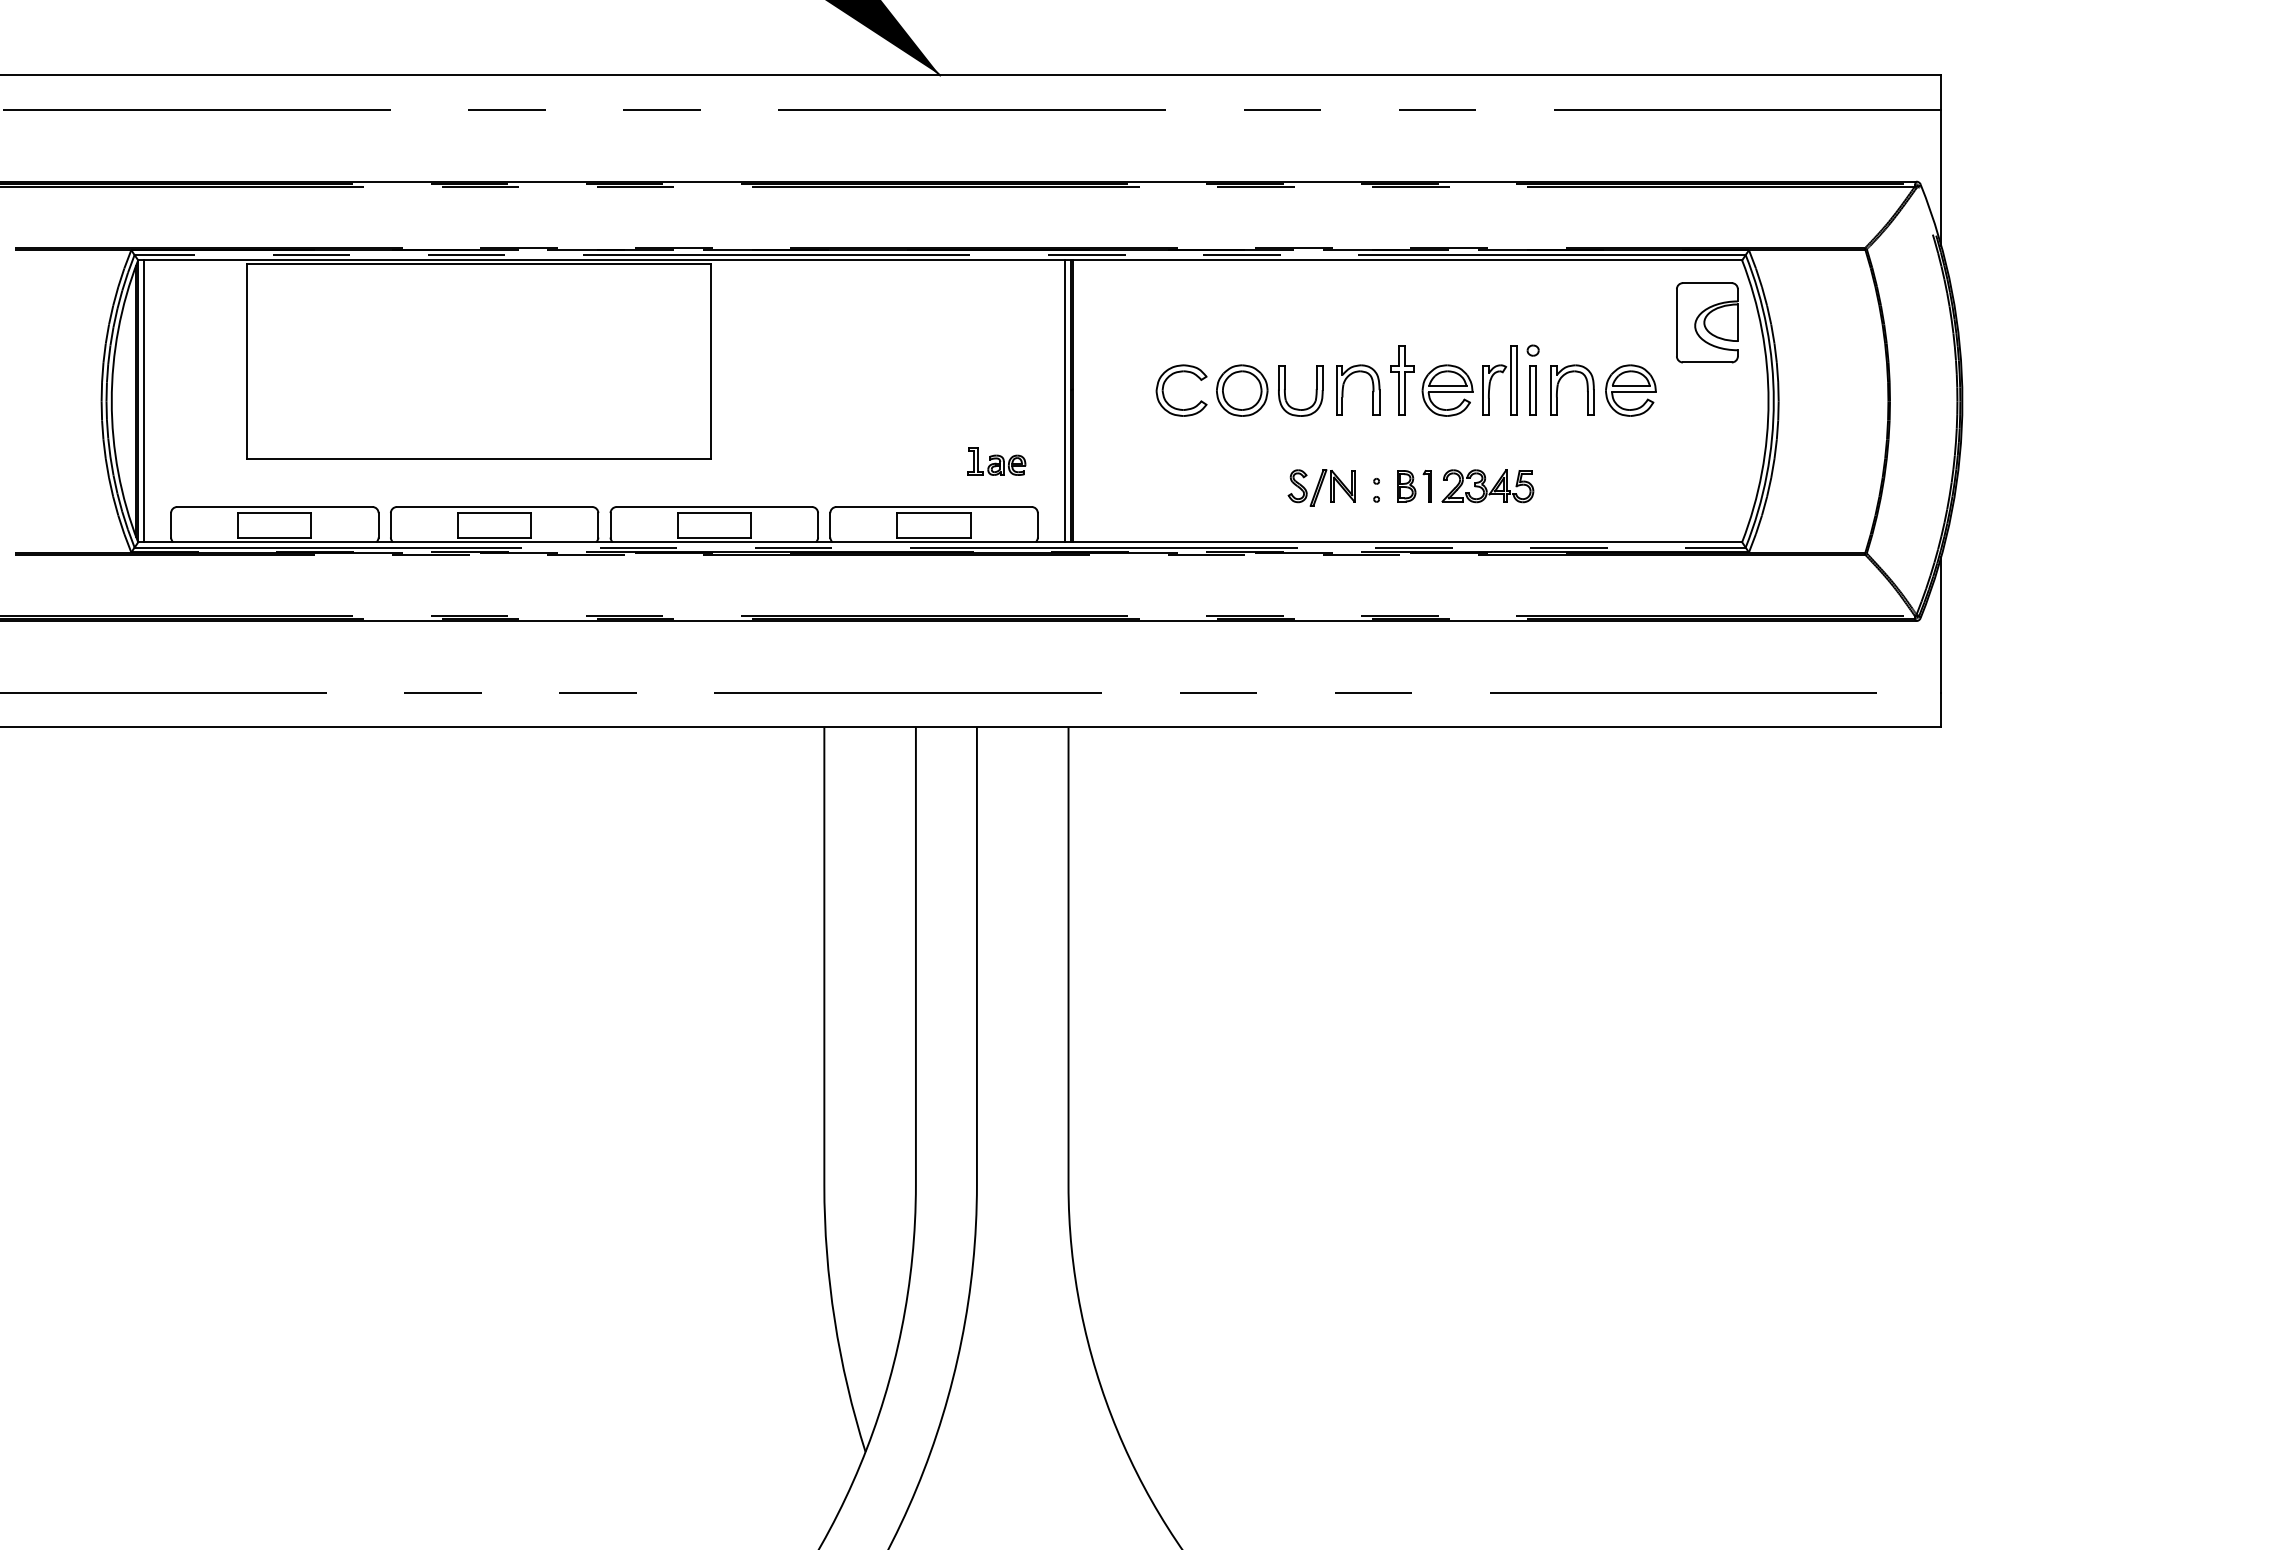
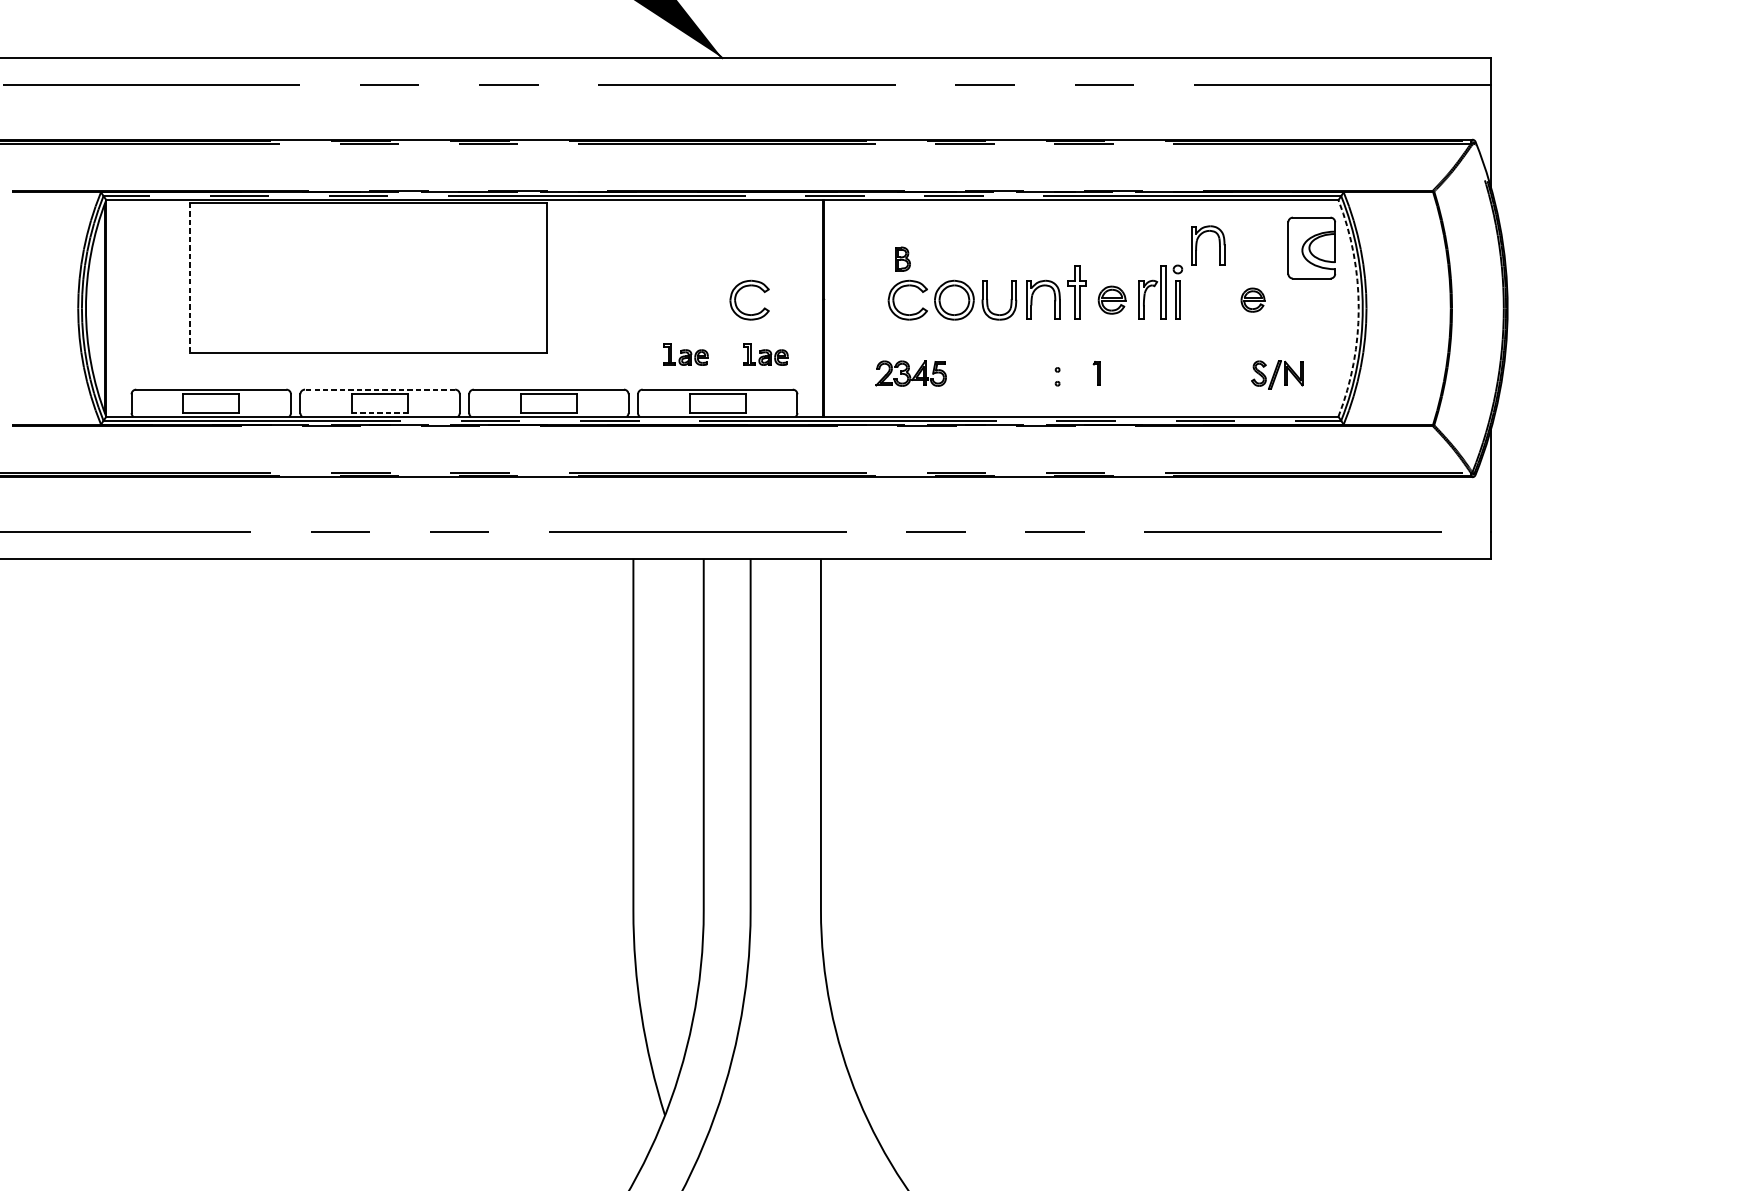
line: (247, 361) -> (190, 277), solid -> dashed
part: (958, 386) -> (736, 297), added
part: (1558, 389) -> (1197, 244), moved
part: (1447, 390) -> (1112, 300), size x0.7
part: (1630, 390) -> (1252, 300), size x0.6
line: (143, 401) -> (110, 308), removed
line: (1065, 401) -> (818, 308), removed
arc: (1768, 401) -> (1358, 308), solid -> dashed
part: (892, 461) -> (685, 354), added
part: (1406, 486) -> (903, 259), moved
part: (1487, 486) -> (910, 373), moved
part: (1321, 487) -> (1277, 374), moved
line: (494, 507) -> (380, 390), solid -> dashed
line: (494, 537) -> (380, 413), solid -> dashed

